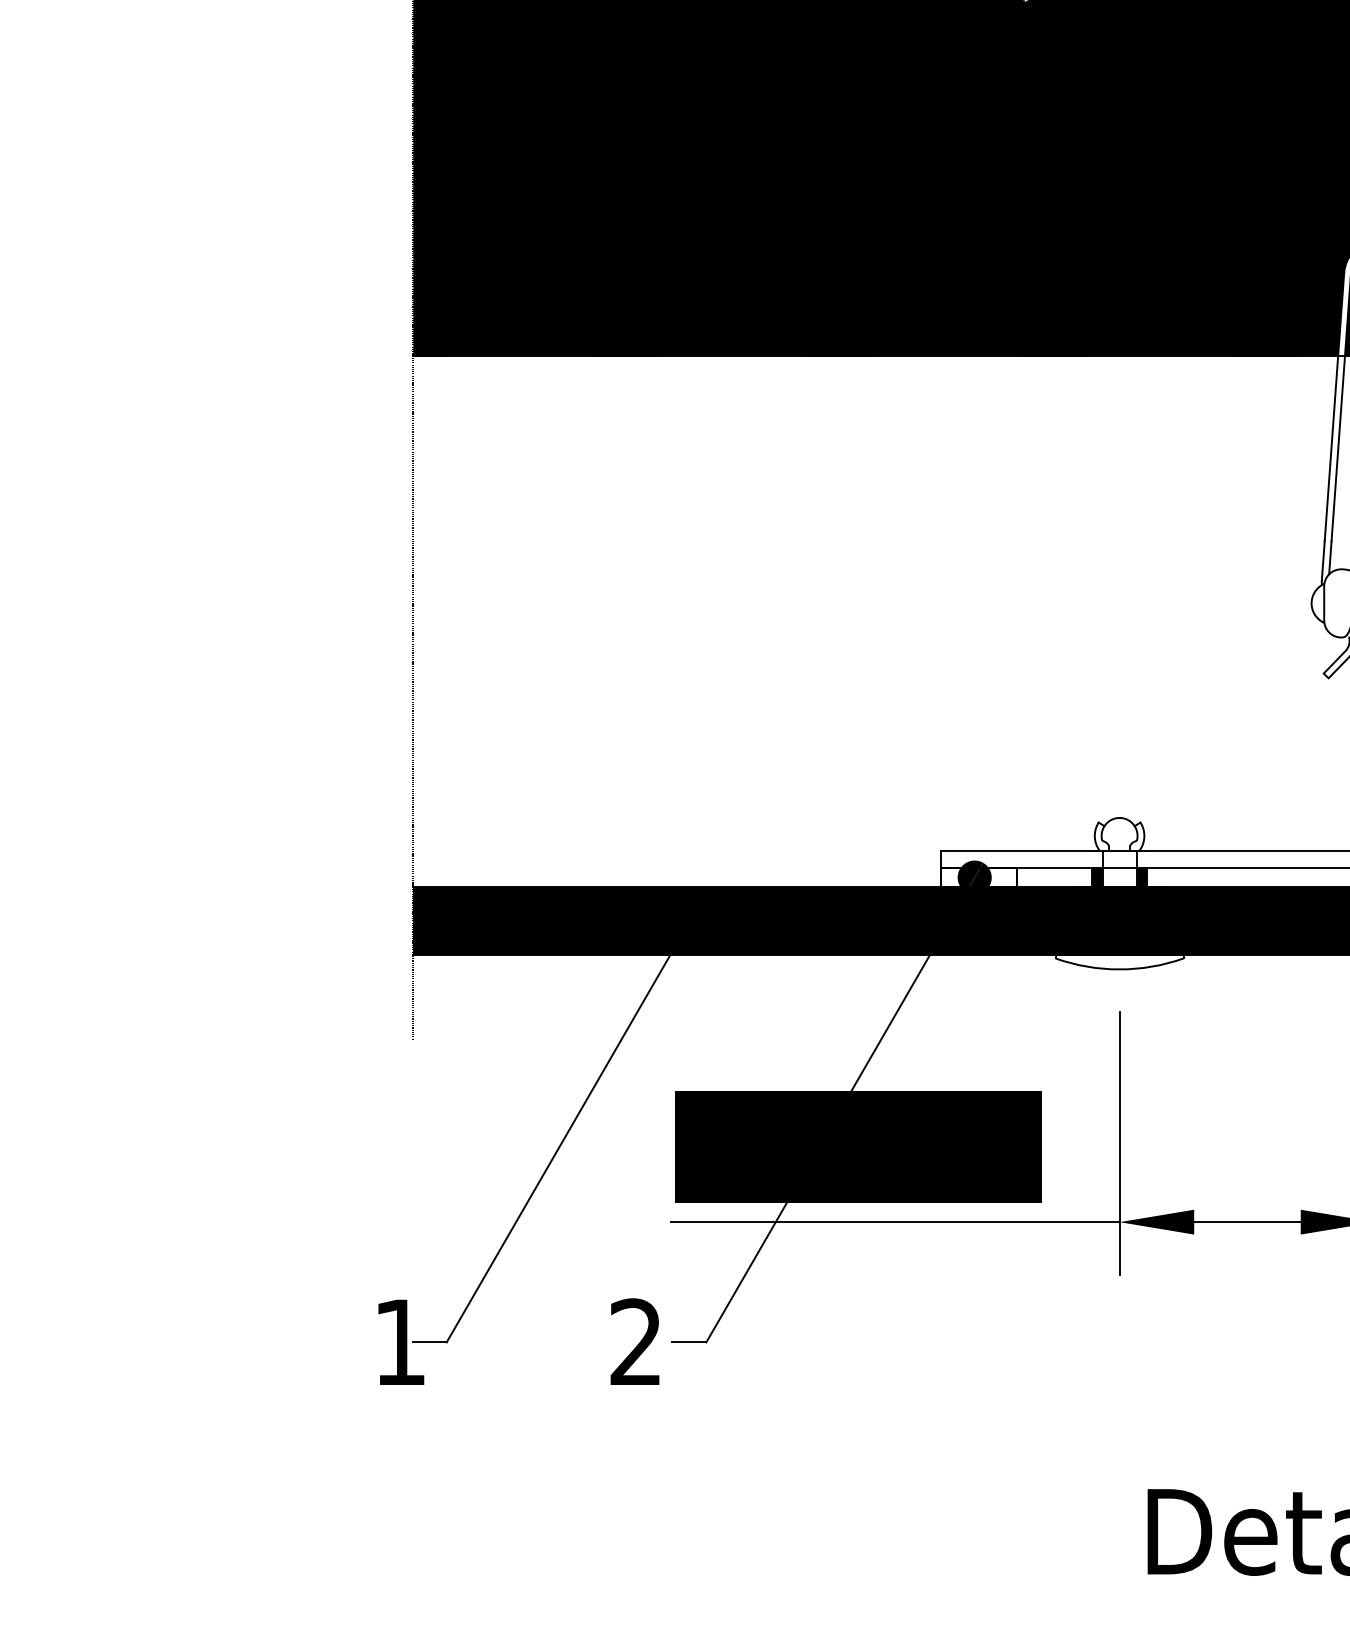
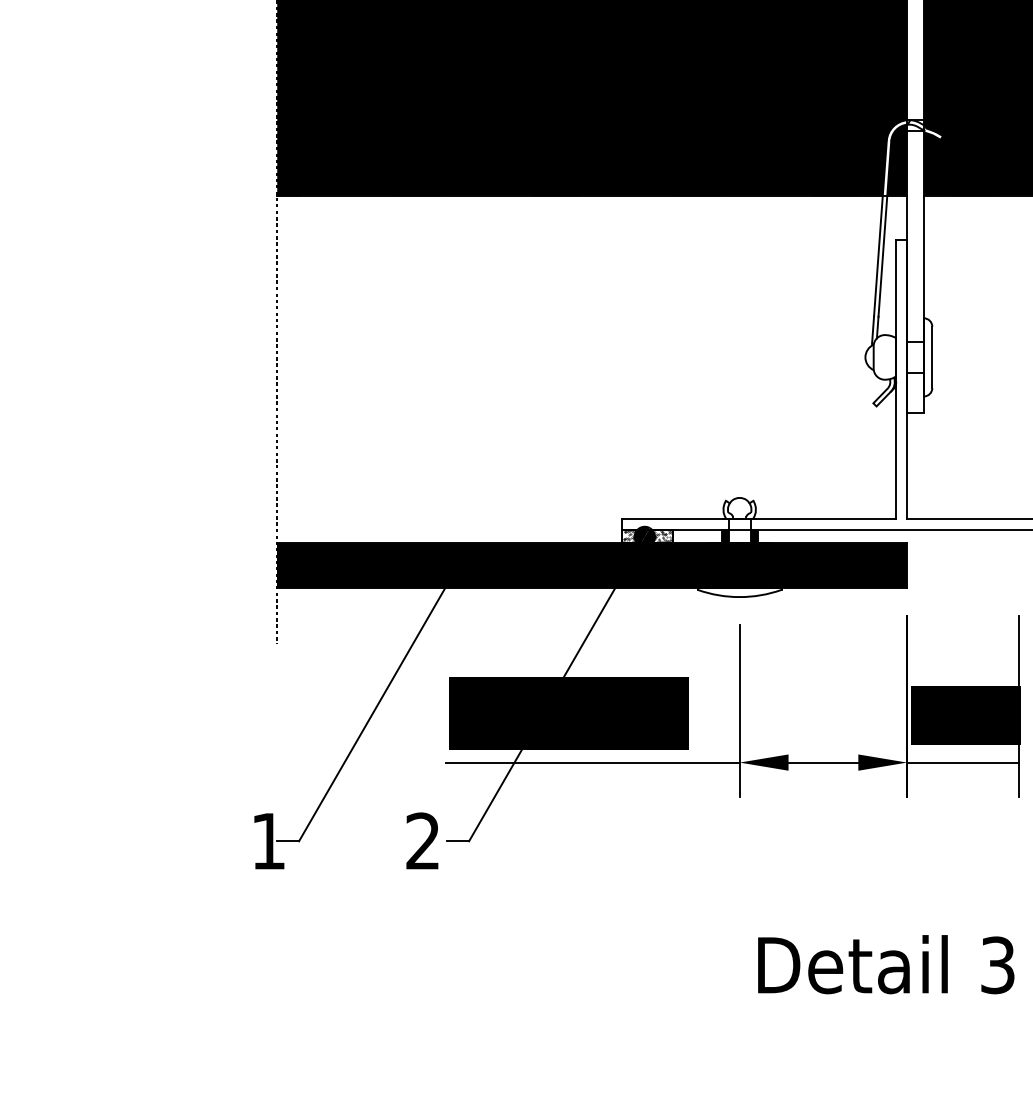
hatch: (978, 876) -> (647, 536), added

